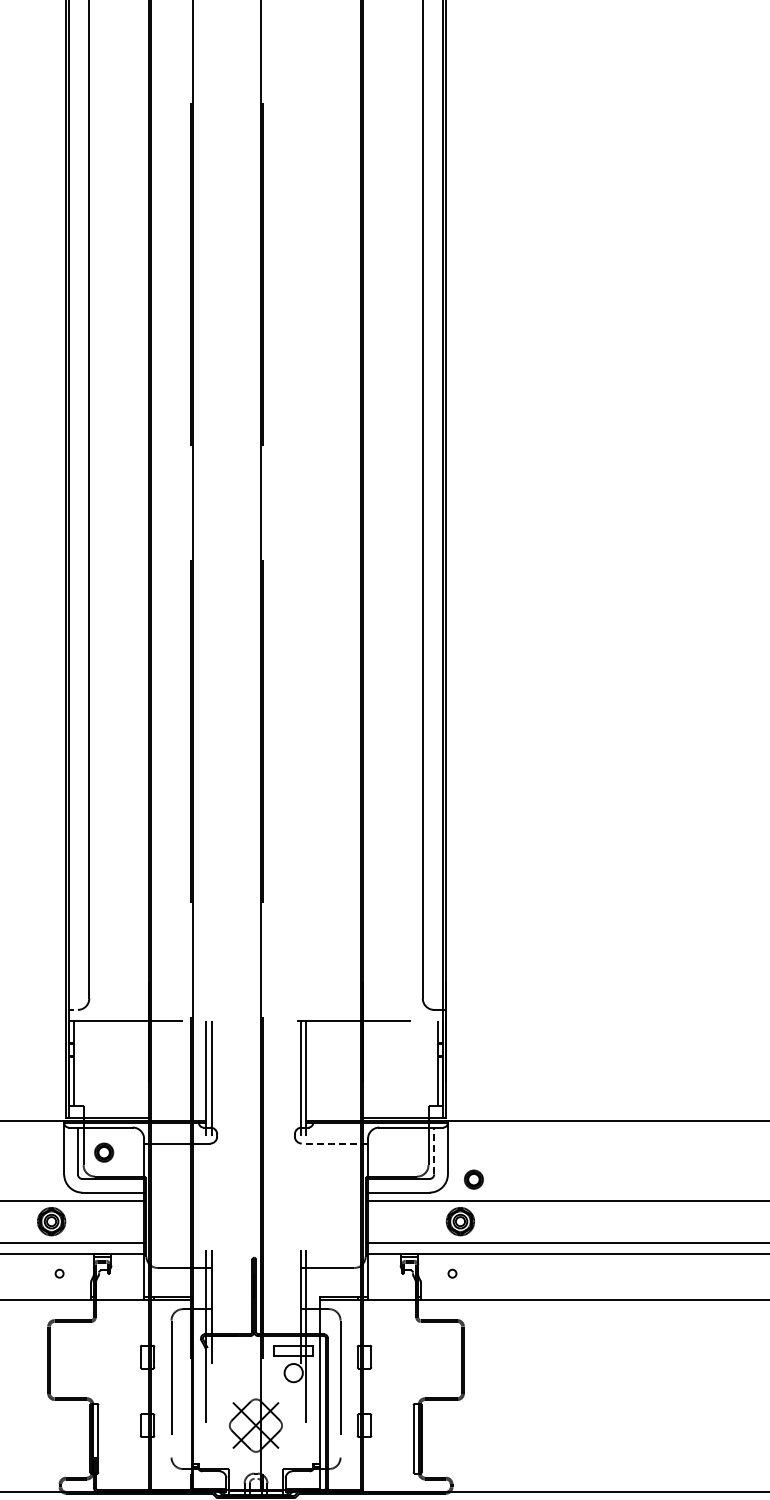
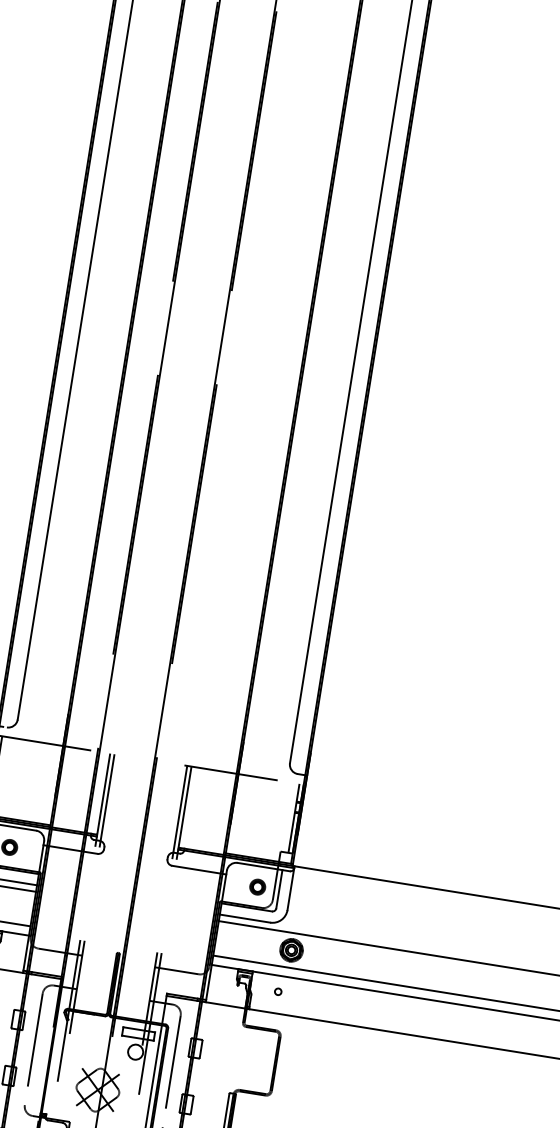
line: (334, 1143) -> (198, 870), dashed -> solid
line: (434, 1150) -> (279, 888), dashed -> solid
part: (473, 1179) -> (257, 886), moved

